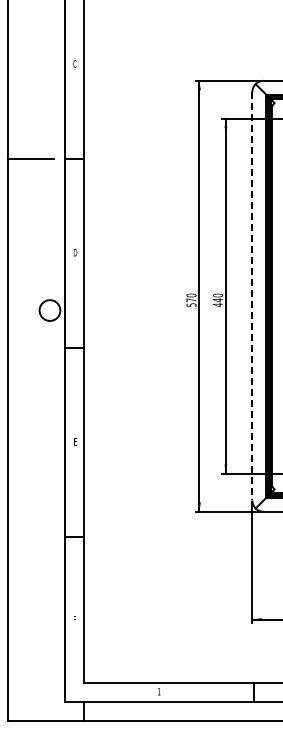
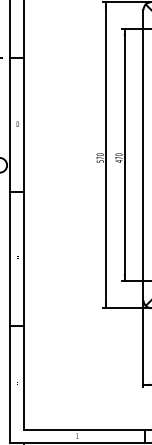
line: (252, 296) -> (143, 155), dashed -> solid
text: (217, 300) -> (118, 158), 440 -> 470

